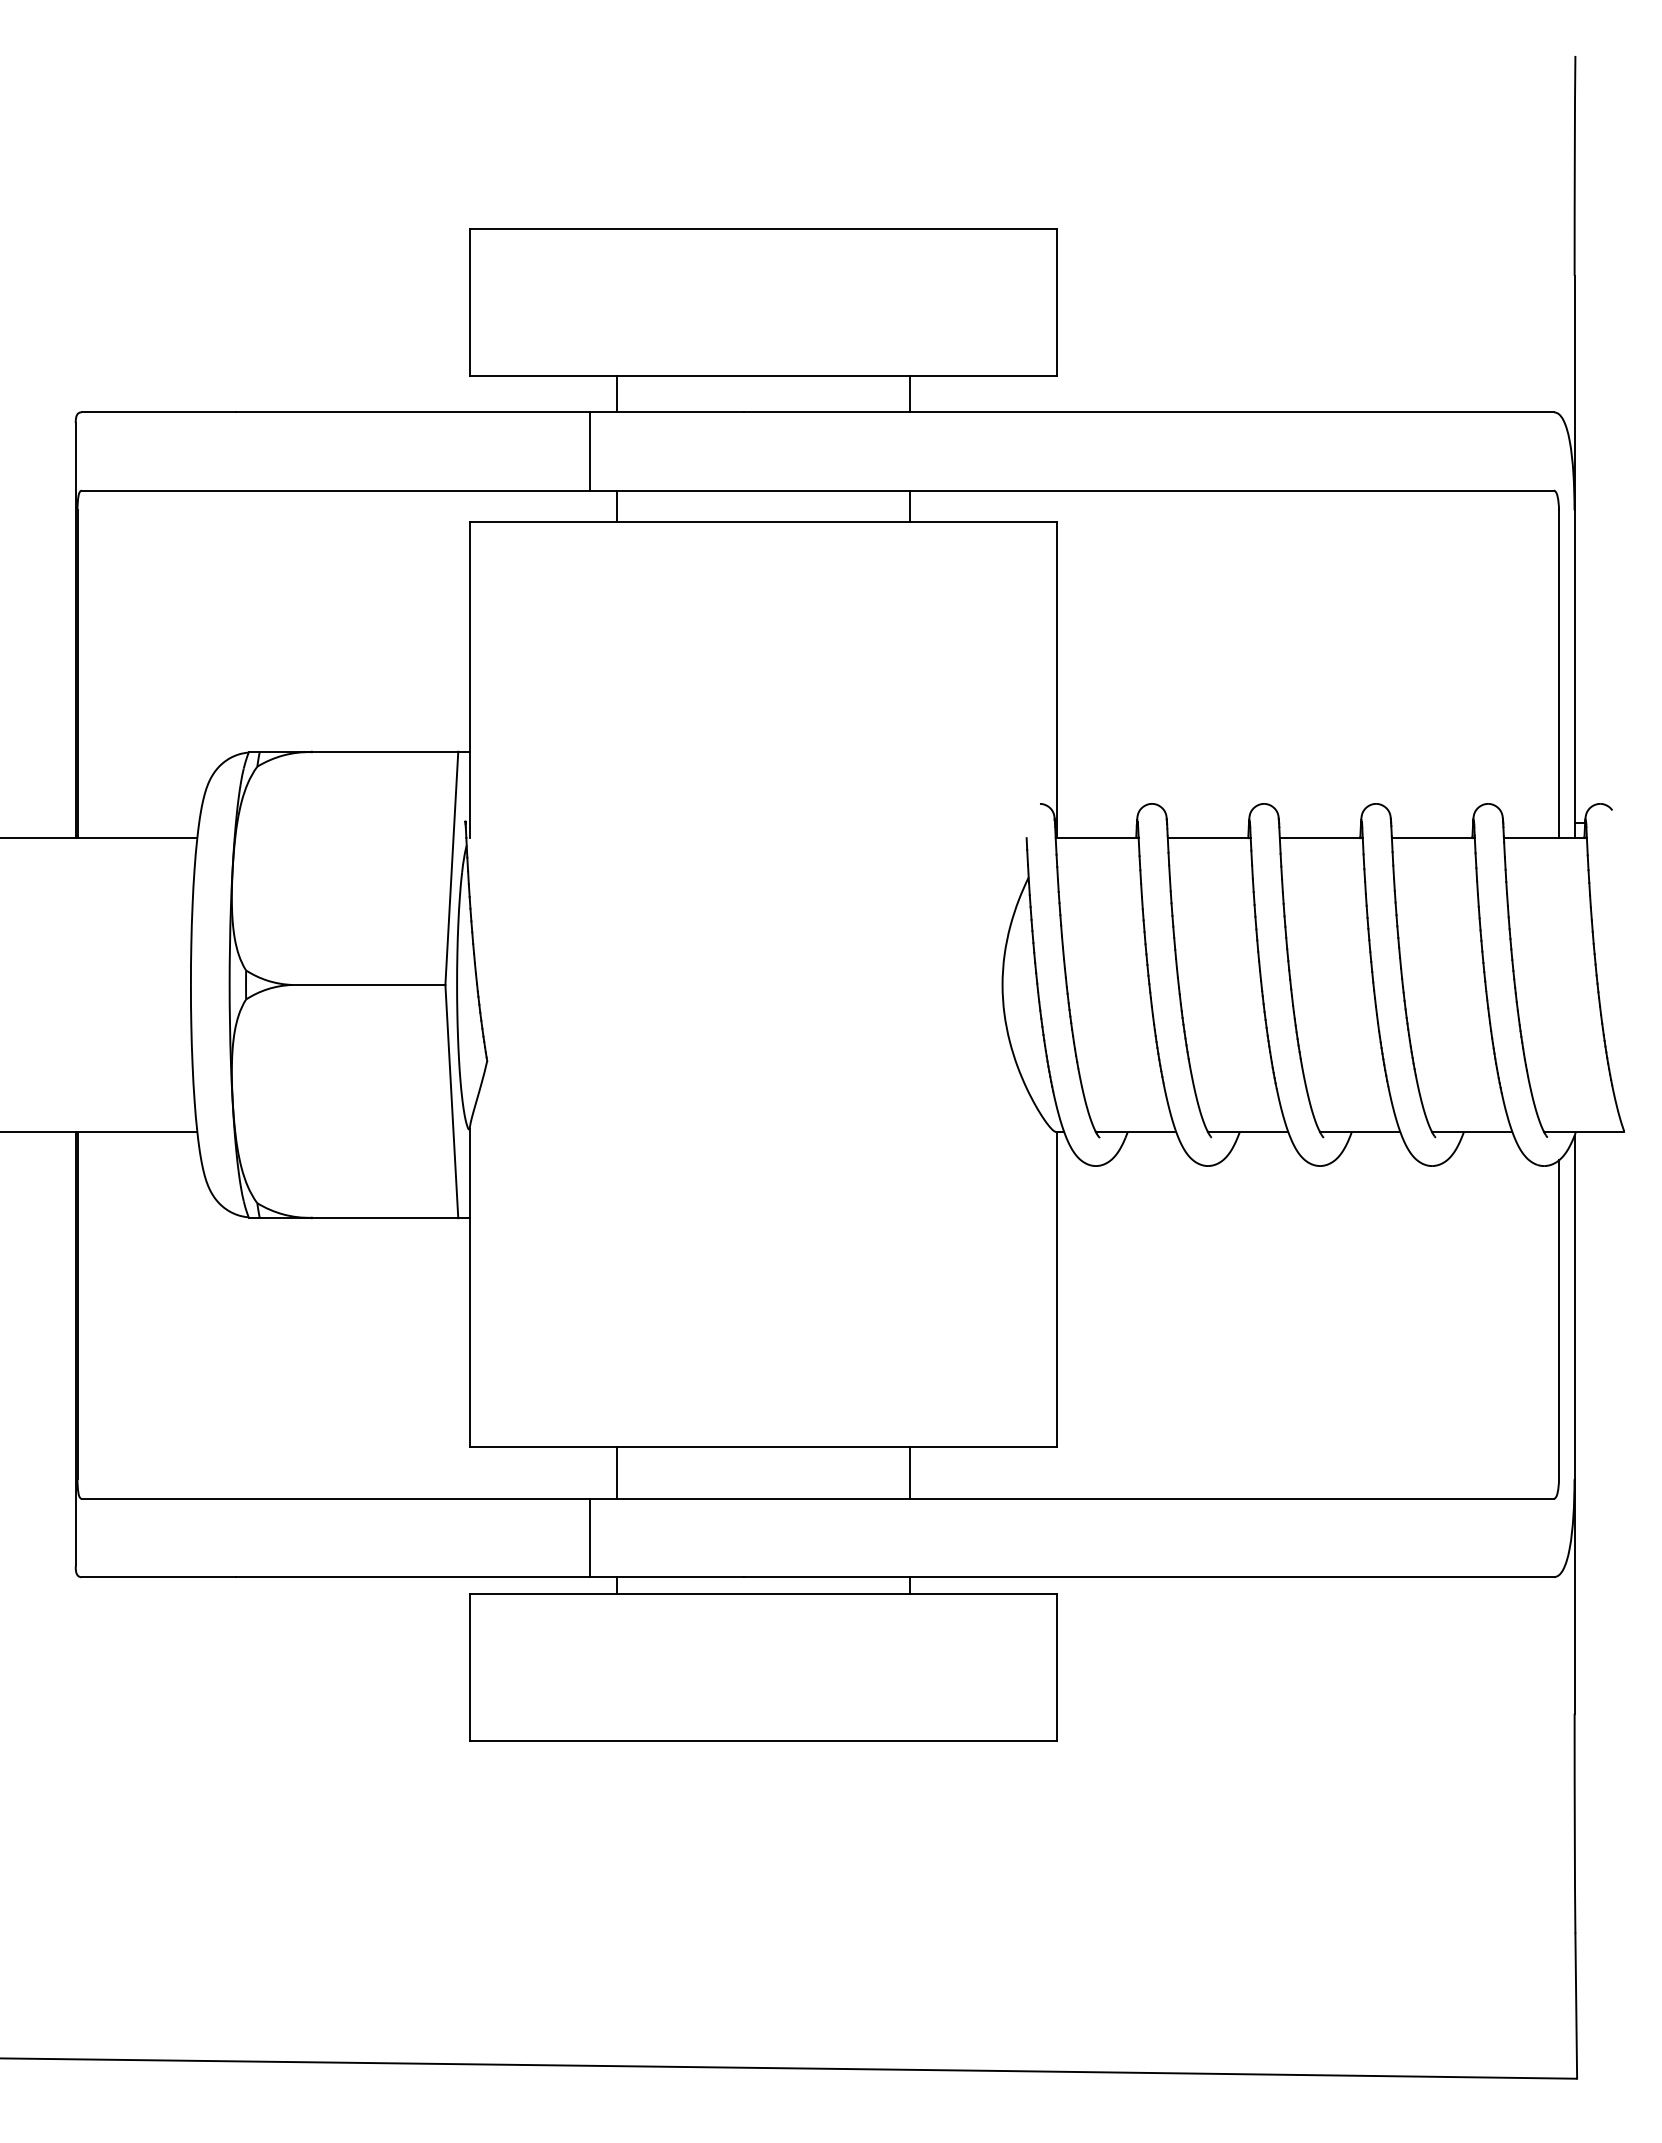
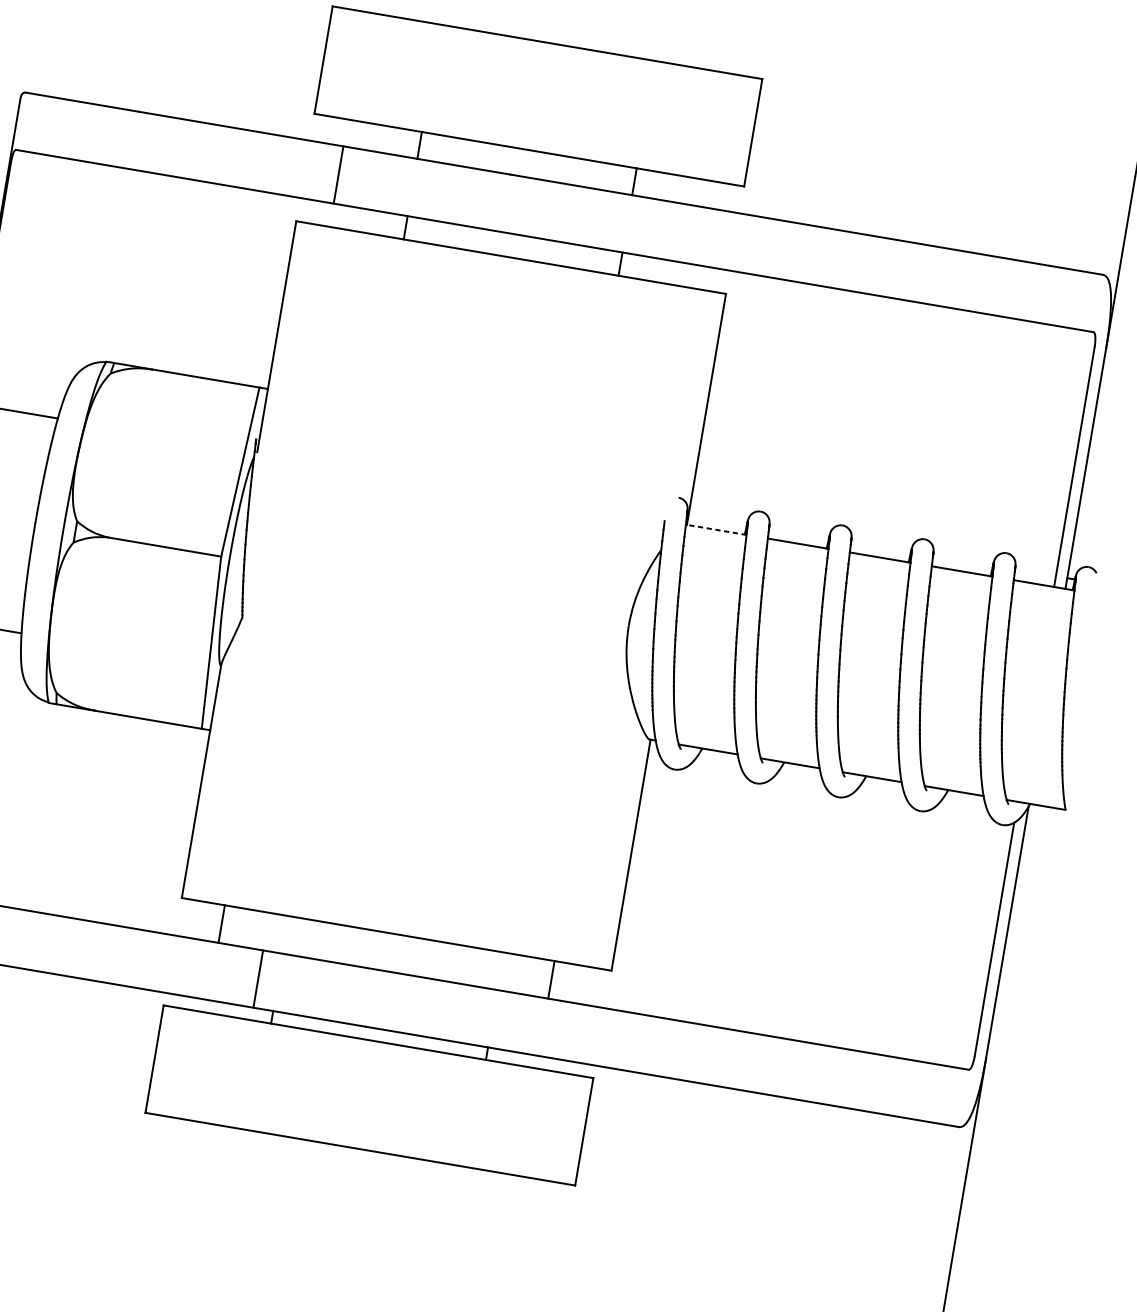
line: (589, 451) -> (338, 174), moved
line: (1096, 838) -> (715, 530), solid -> dashed
line: (616, 1472) -> (221, 923), moved
line: (910, 1472) -> (551, 979), moved

